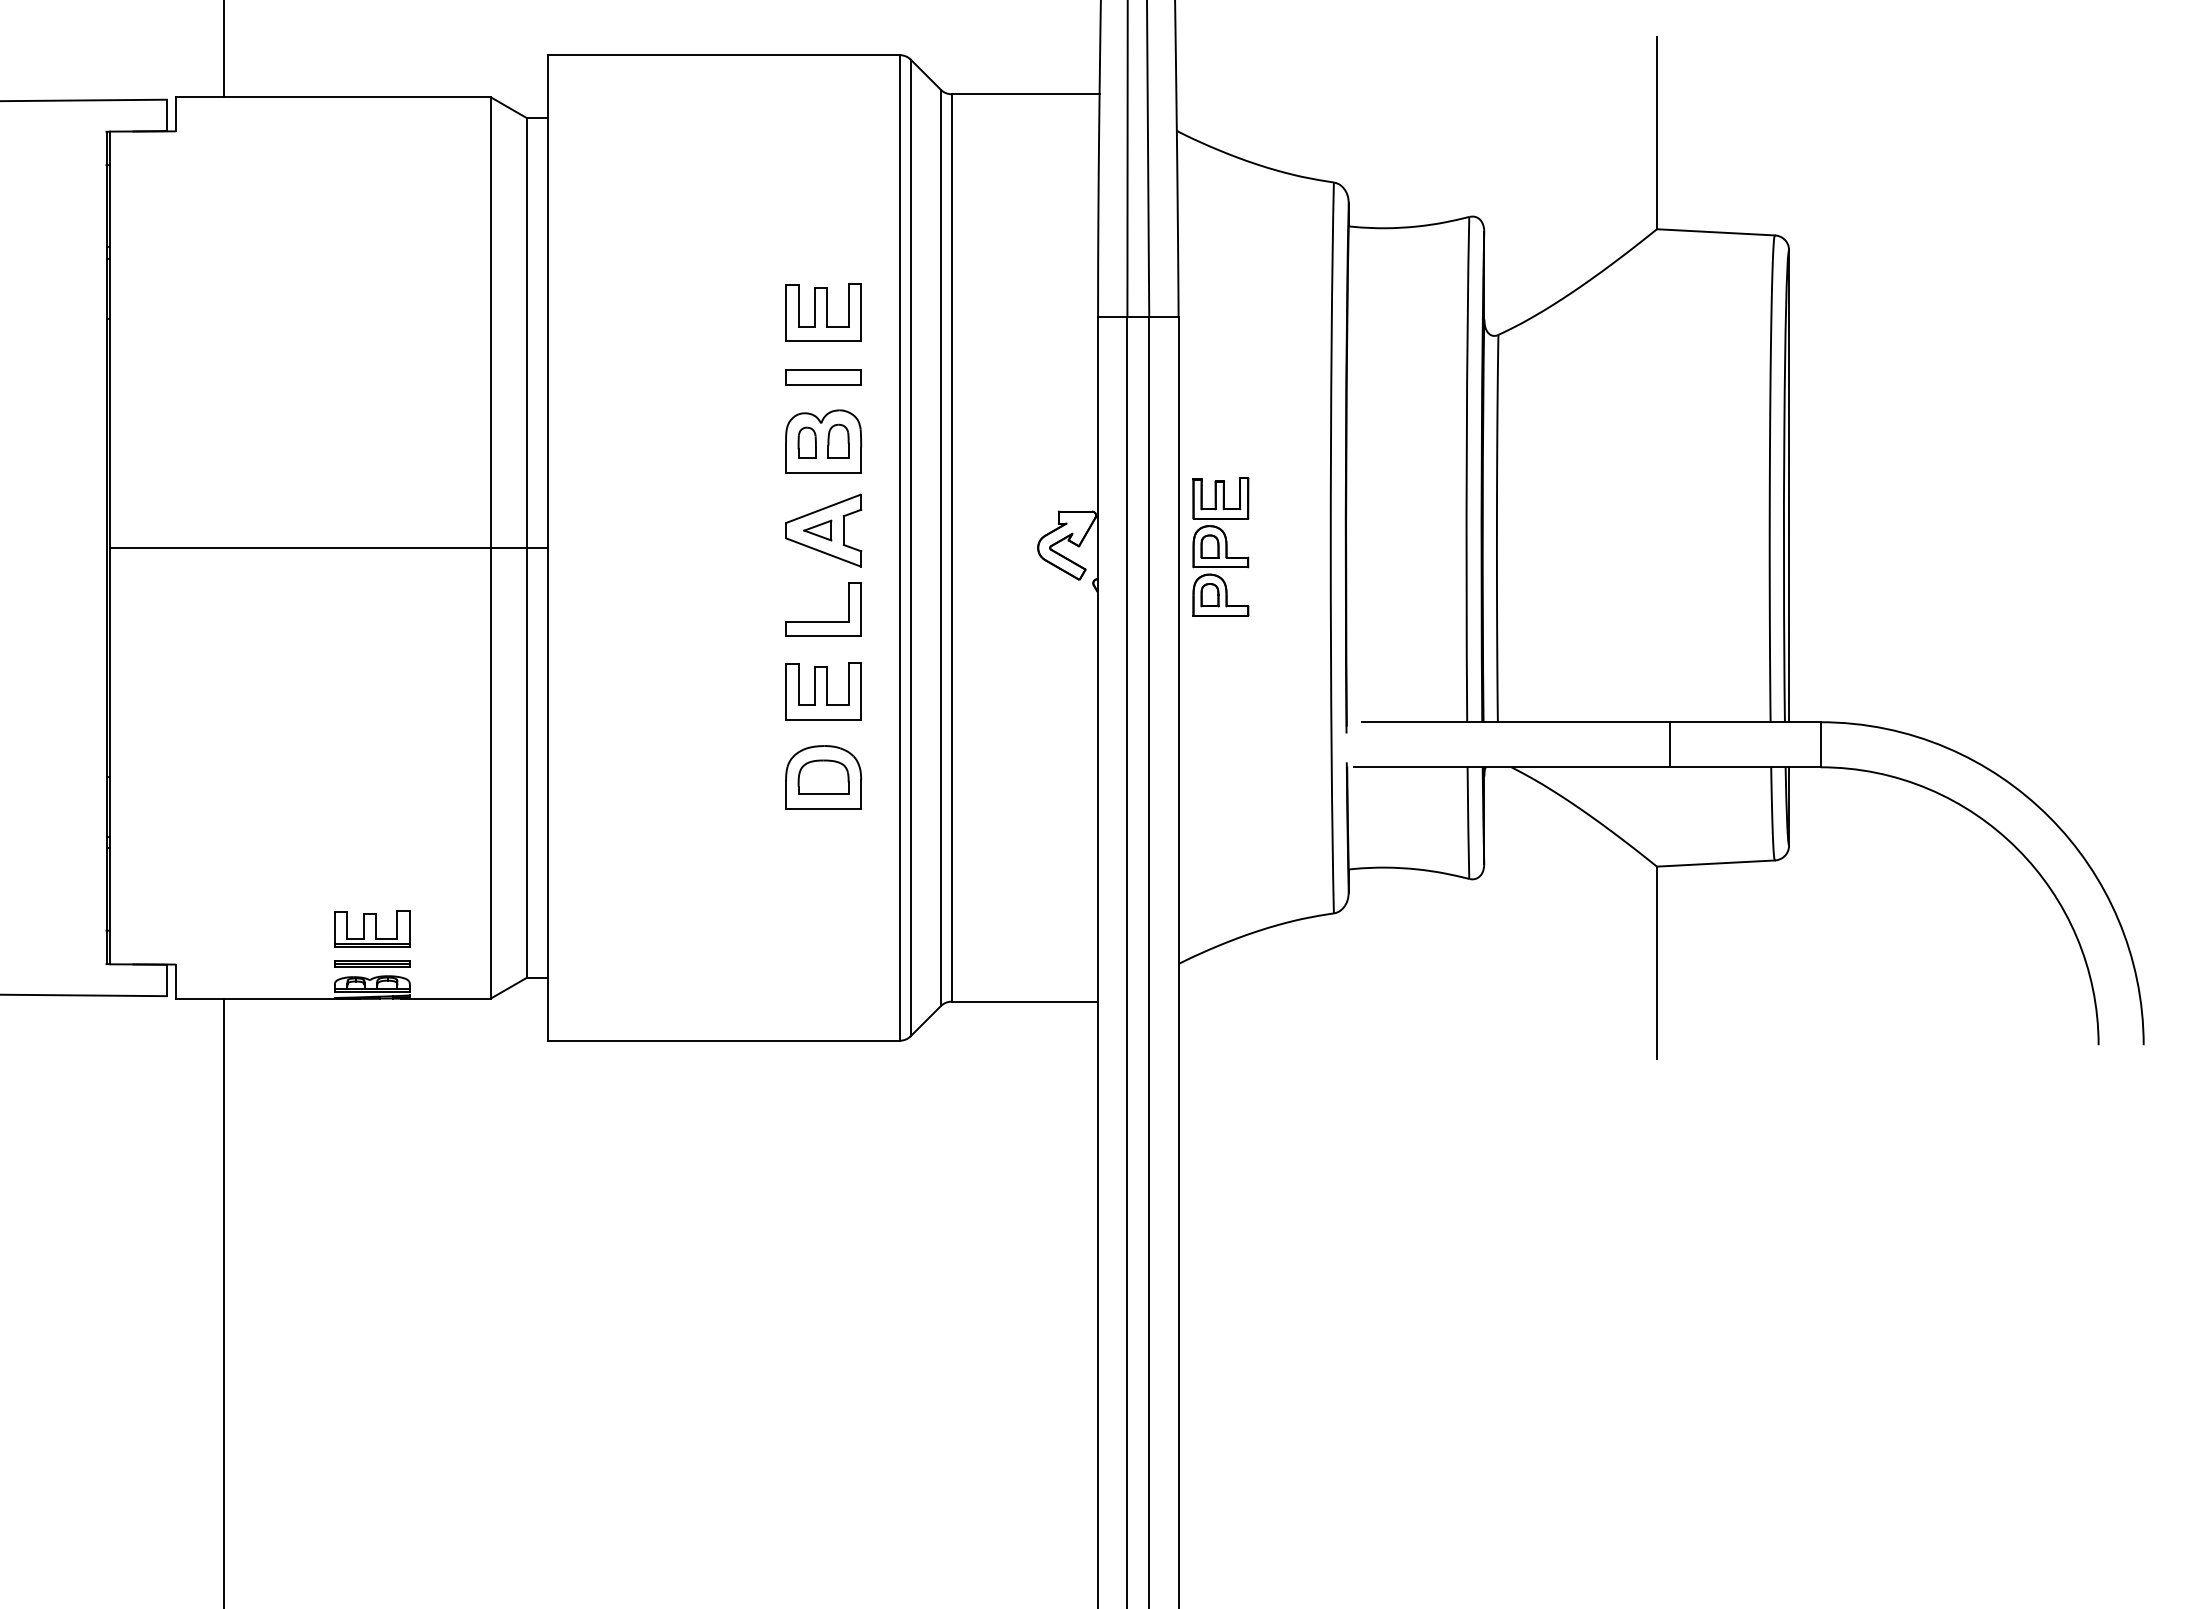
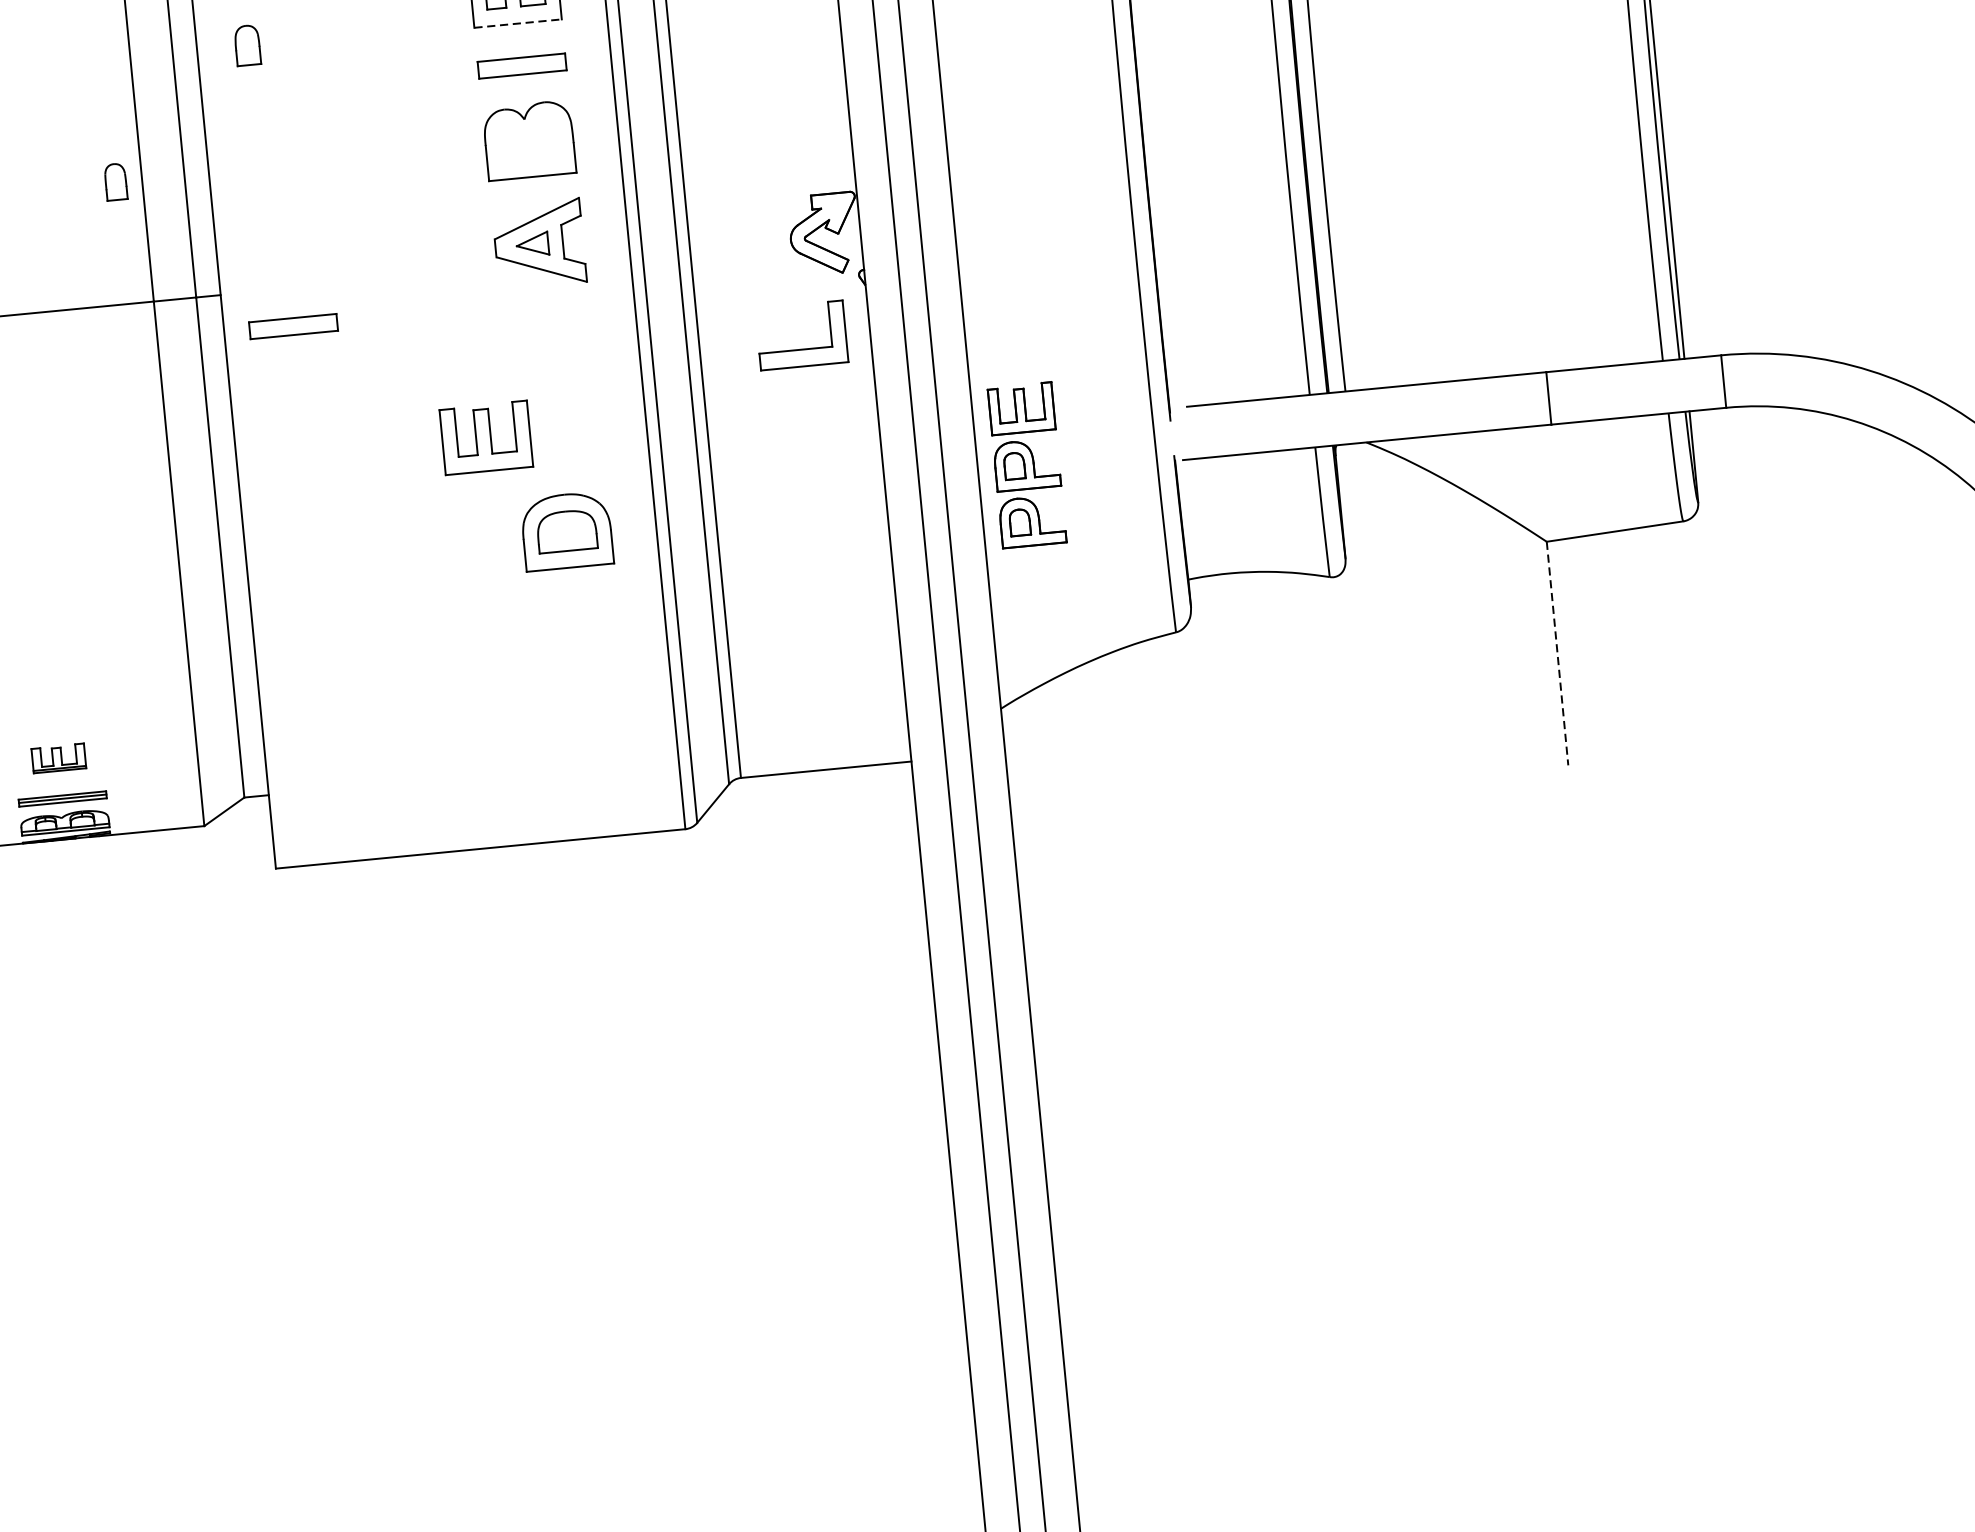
line: (823, 341) -> (517, 24), solid -> dashed
part: (838, 440) -> (247, 44), moved
part: (806, 442) -> (114, 181), moved
part: (1220, 546) -> (1026, 464), moved
part: (607, 580) -> (293, 326), added
part: (823, 621) -> (802, 348), moved
part: (823, 691) -> (486, 438), moved
part: (372, 928) -> (58, 757), size x0.6
line: (1656, 963) -> (1557, 654), solid -> dashed

